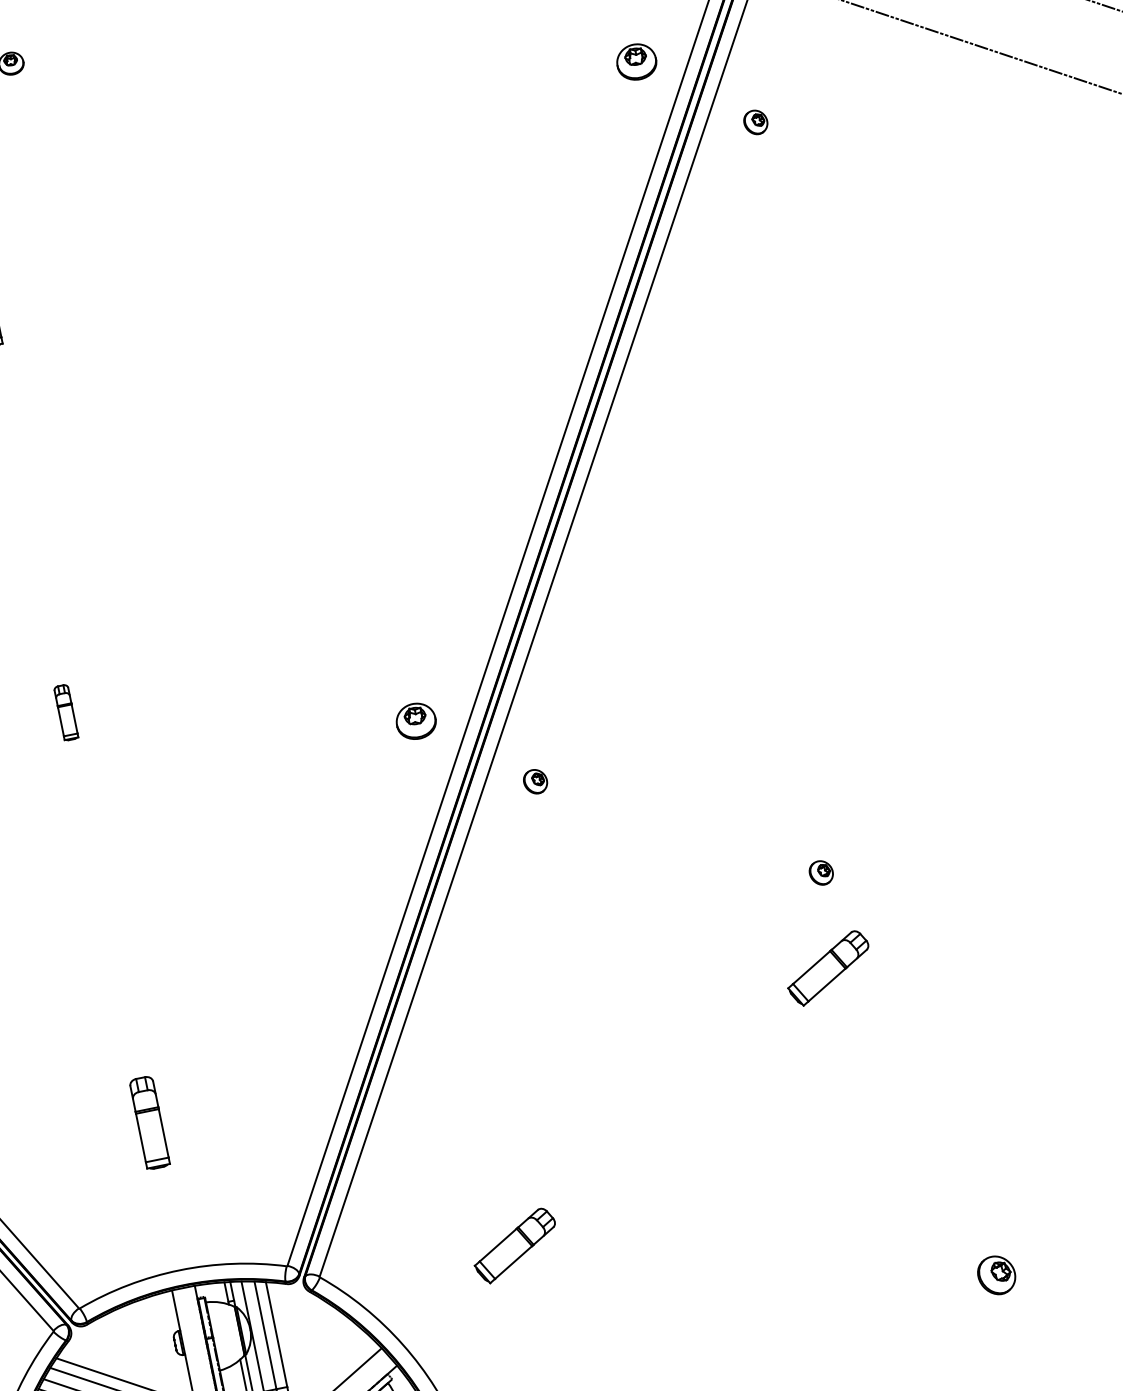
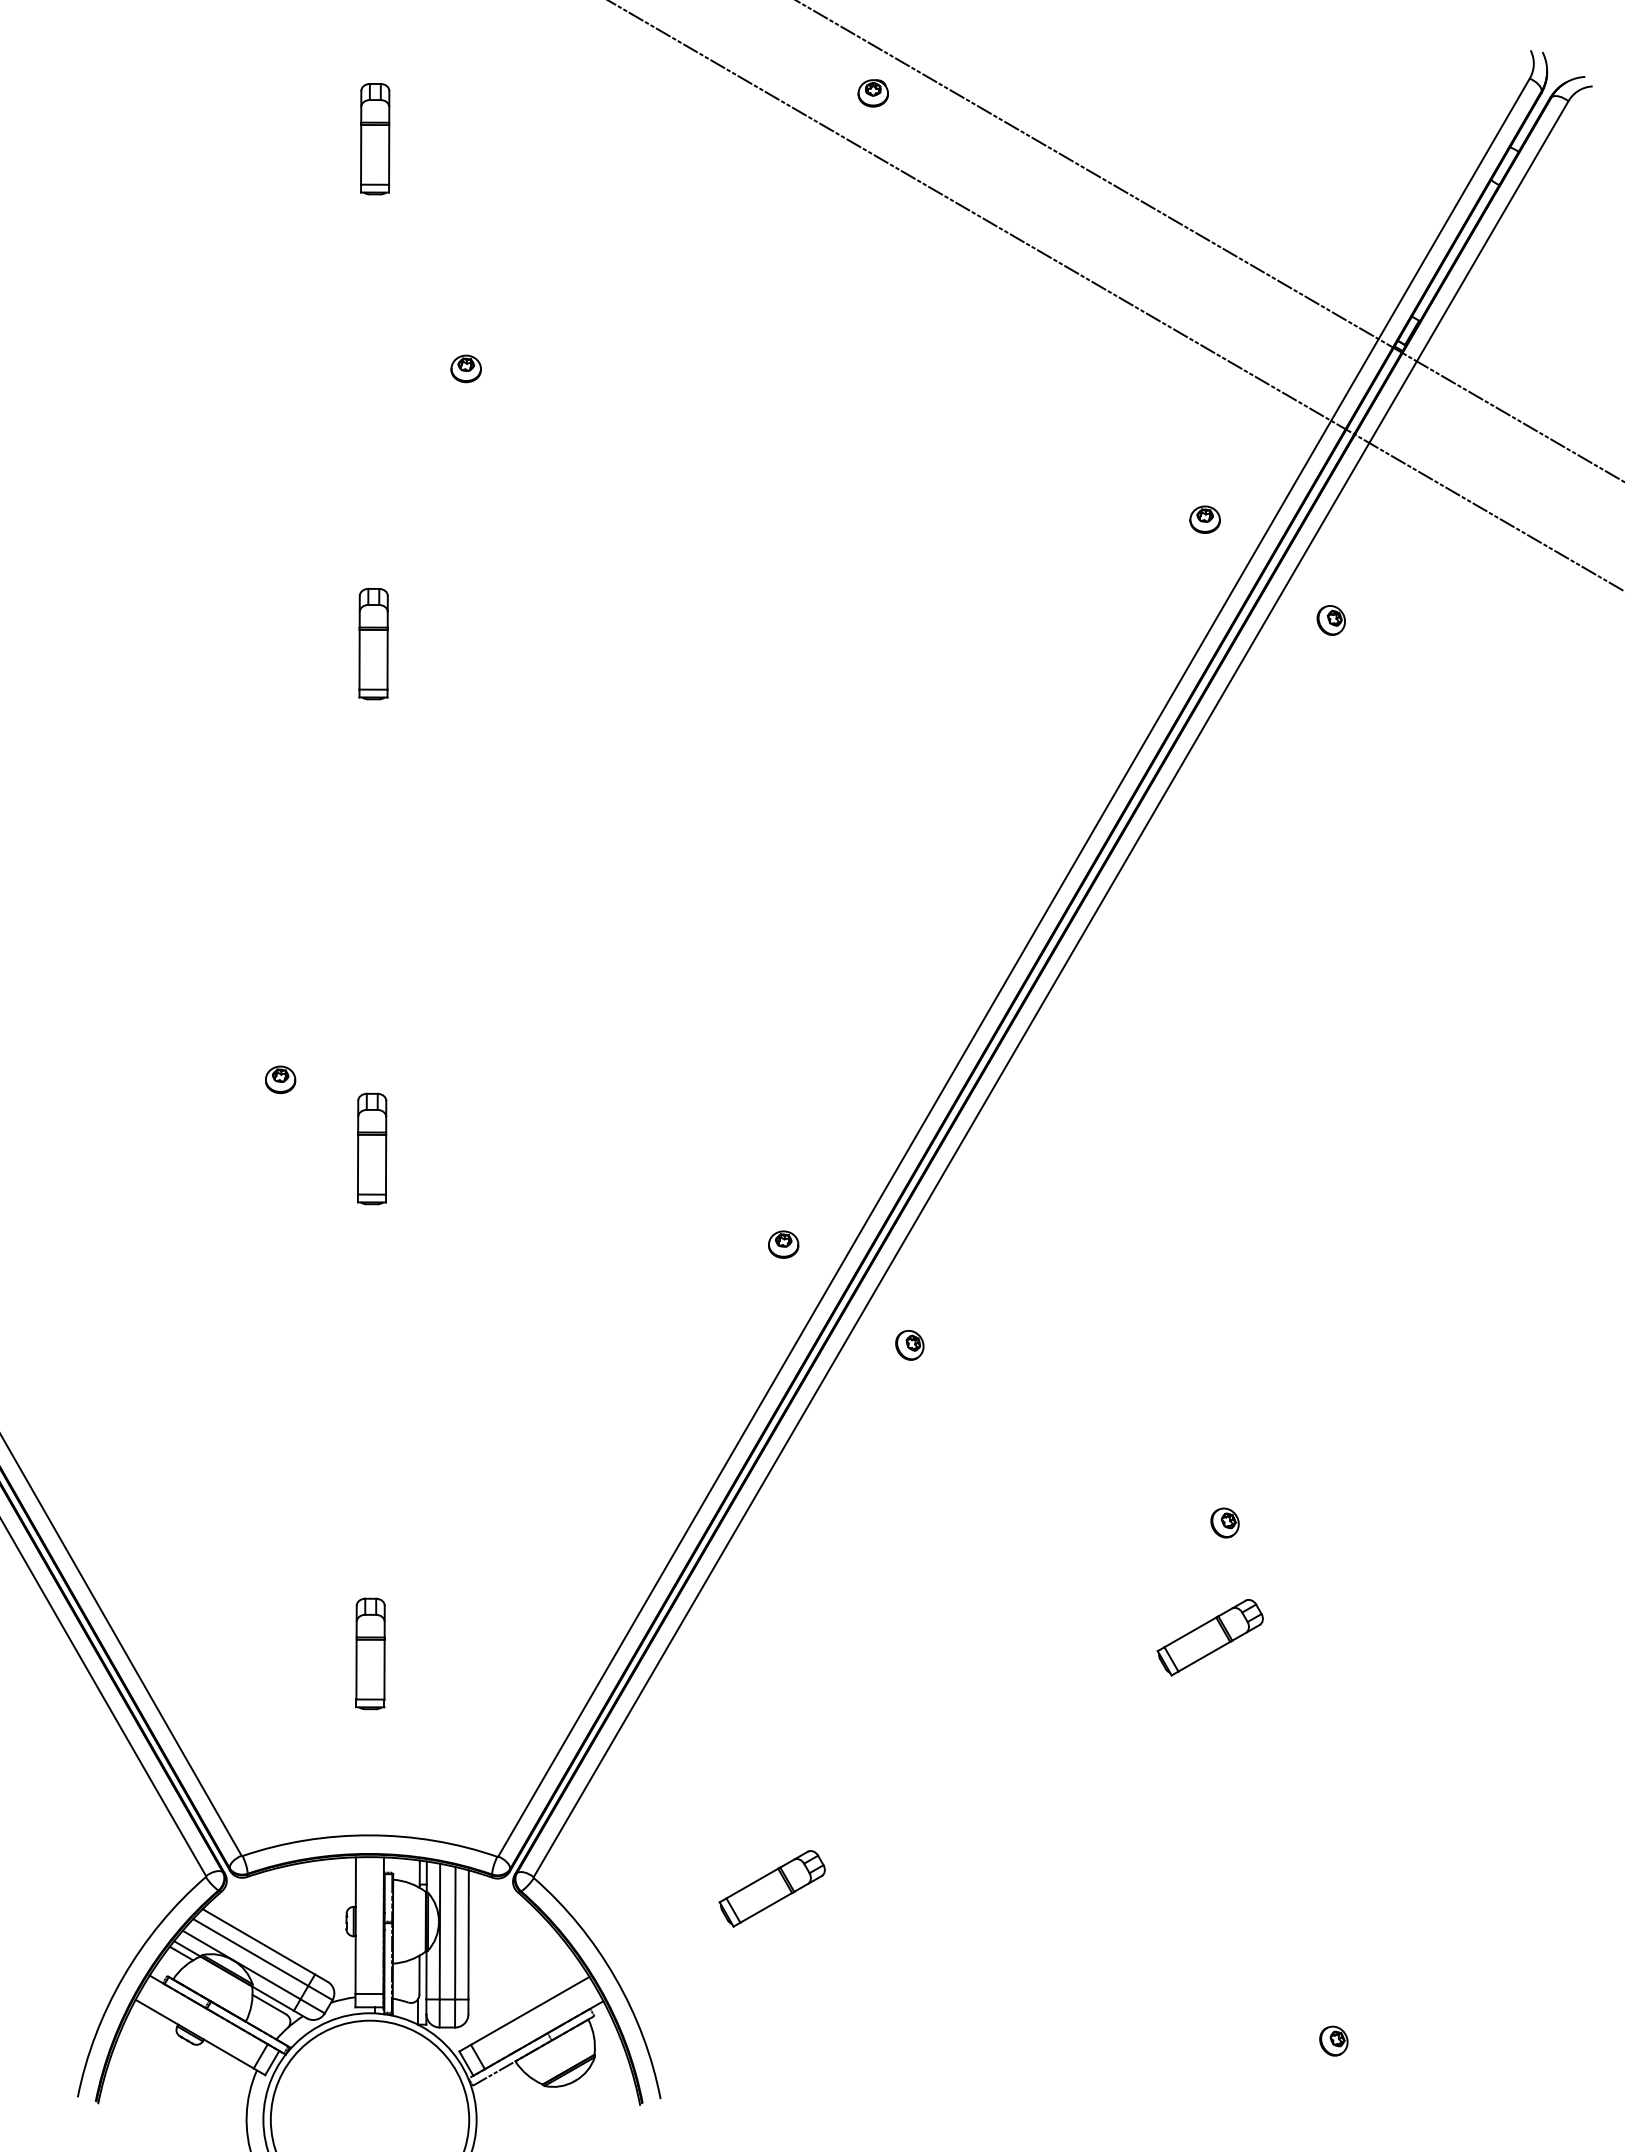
part: (635, 61) -> (1204, 519), size x0.62
part: (66, 712) -> (372, 1148), size x1.67
part: (416, 721) -> (783, 1244), size x0.62
part: (996, 1274) -> (1333, 2040), size x0.62

